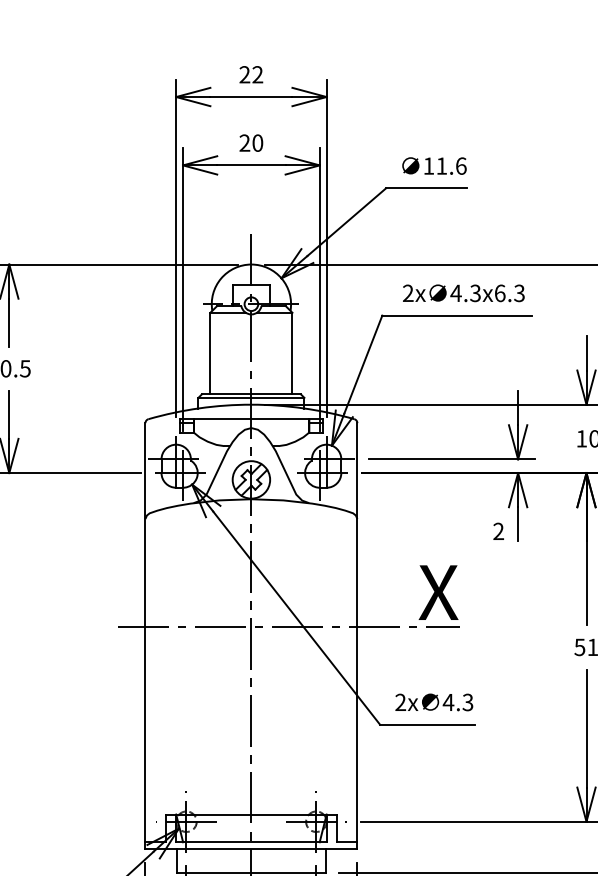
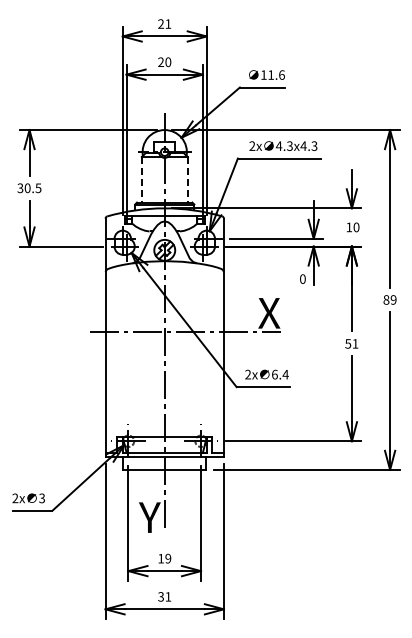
text: (258, 73) -> (168, 23), 22 -> 21
text: (499, 292) -> (303, 145), 4.3x6.3 -> 4.3x4.3
line: (209, 353) -> (141, 179), solid -> dashed
line: (292, 353) -> (187, 179), solid -> dashed
text: (498, 530) -> (302, 278), 2 -> 0
text: (456, 702) -> (279, 374), 4.3 -> 6.4

